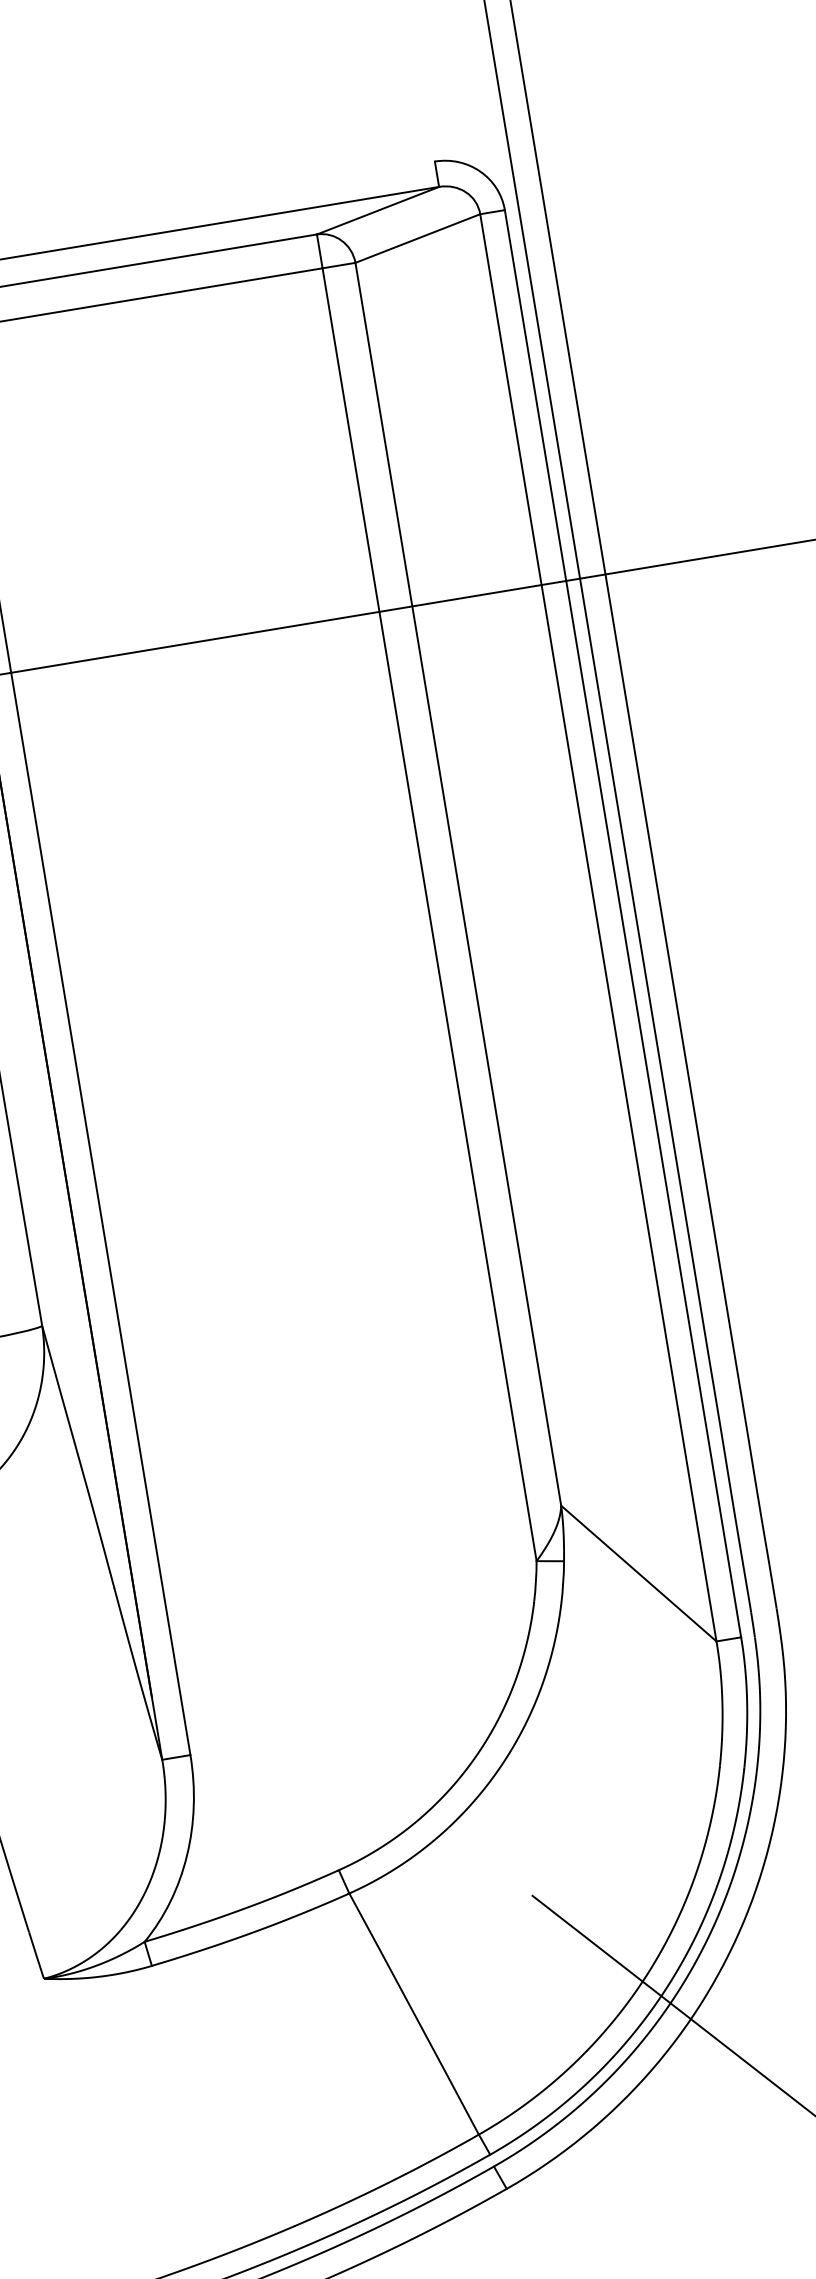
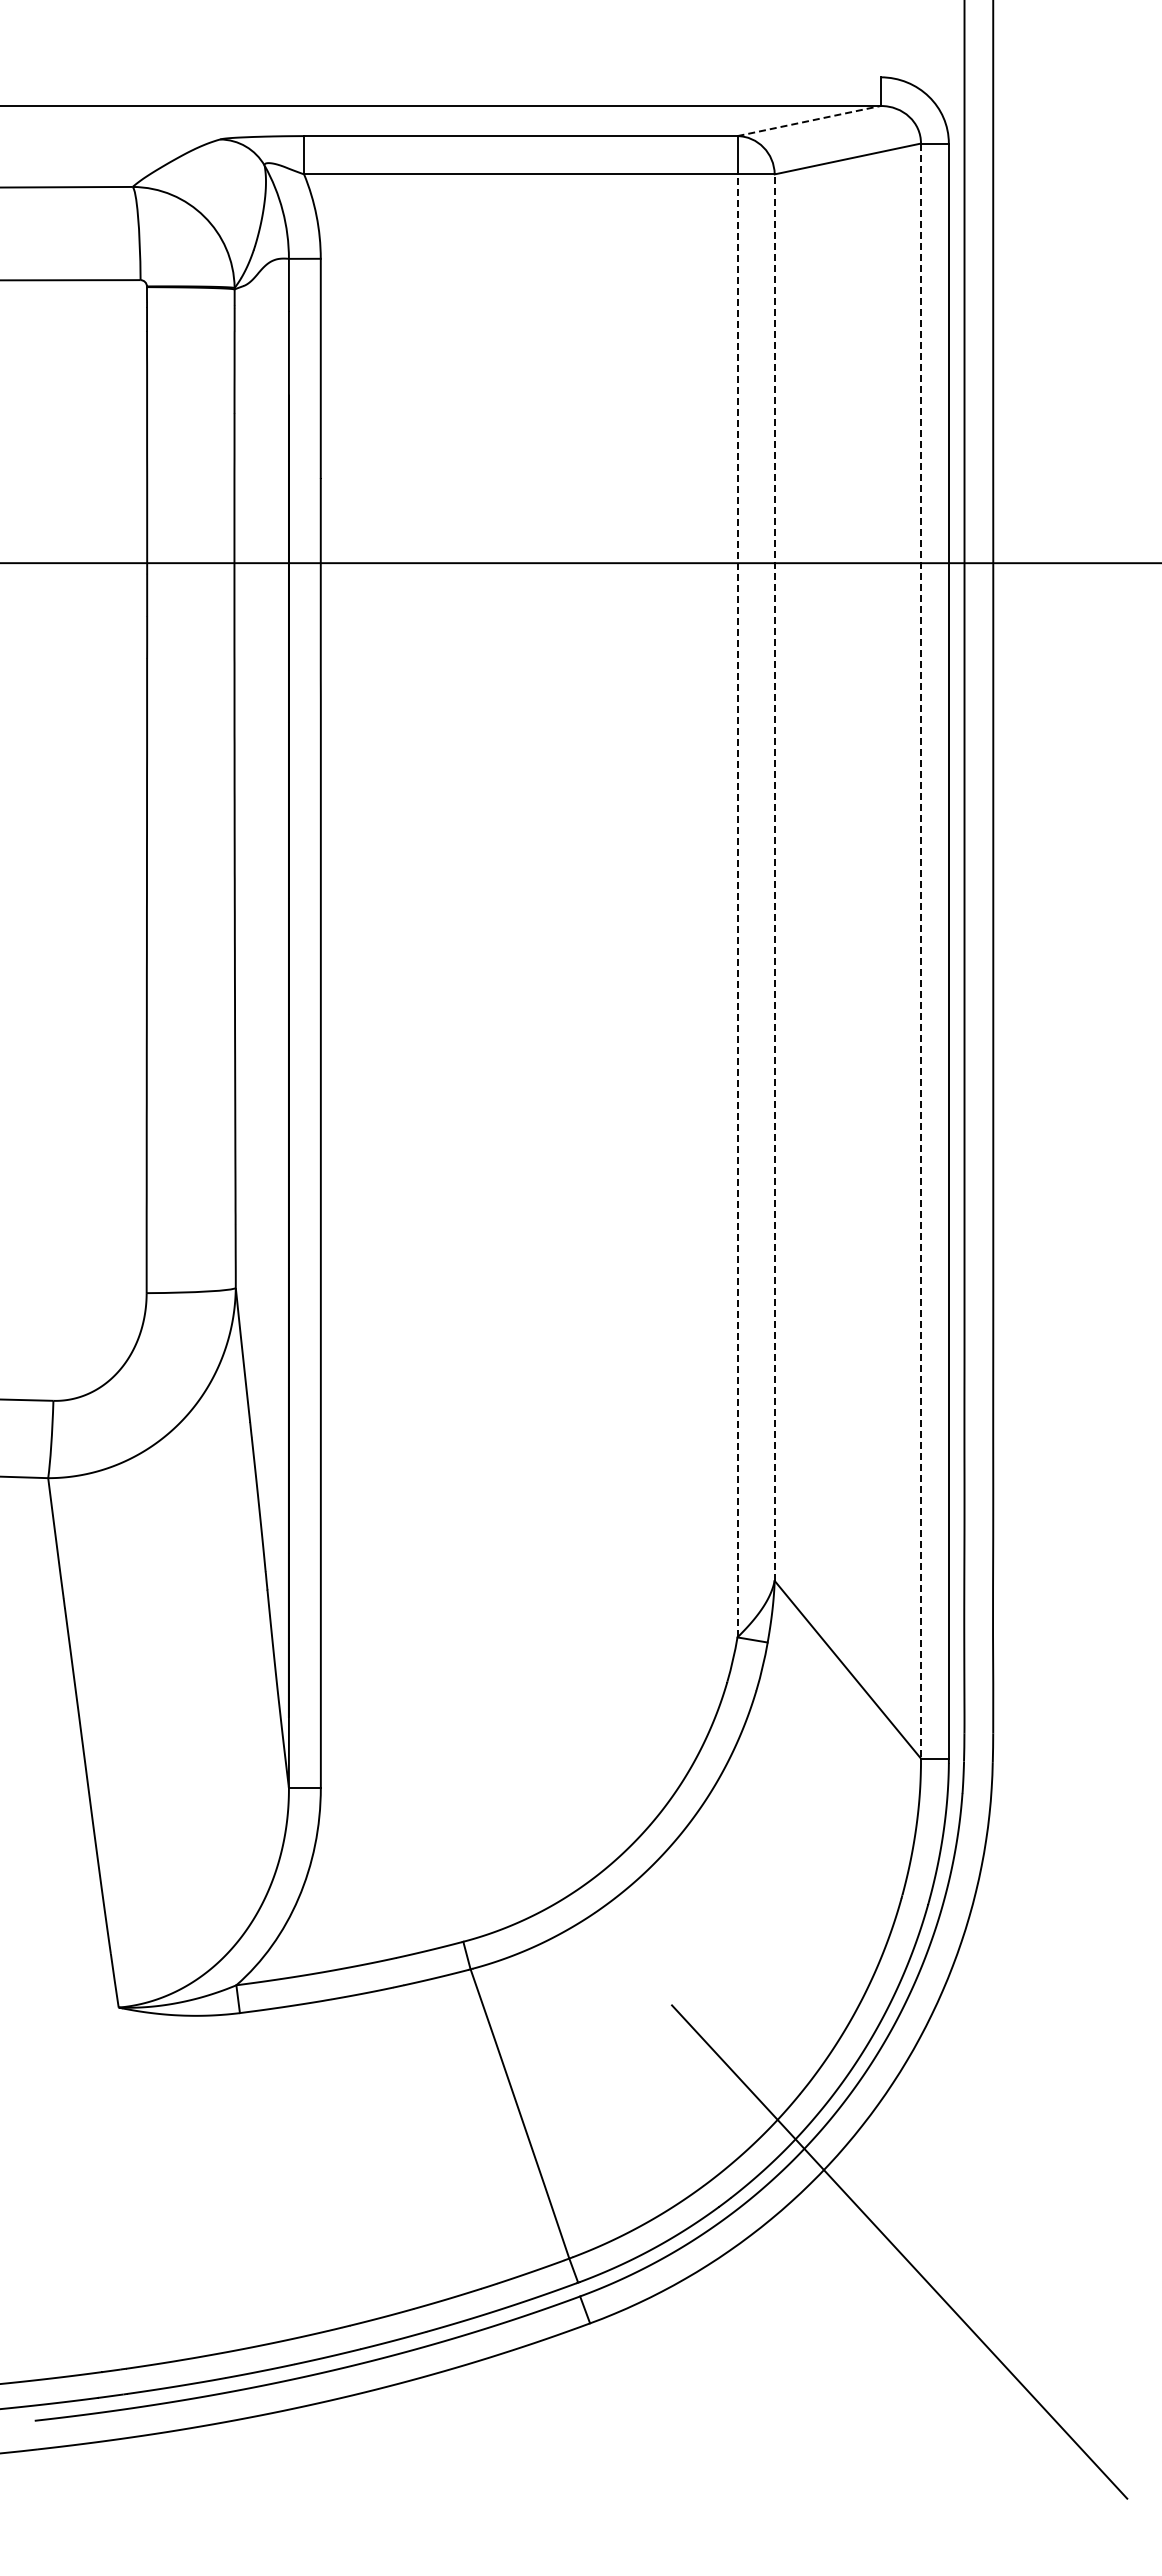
line: (378, 210) -> (809, 120), solid -> dashed
line: (458, 884) -> (774, 877), solid -> dashed
line: (429, 914) -> (737, 905), solid -> dashed
line: (597, 928) -> (920, 951), solid -> dashed

